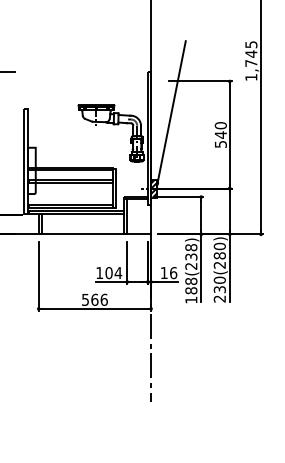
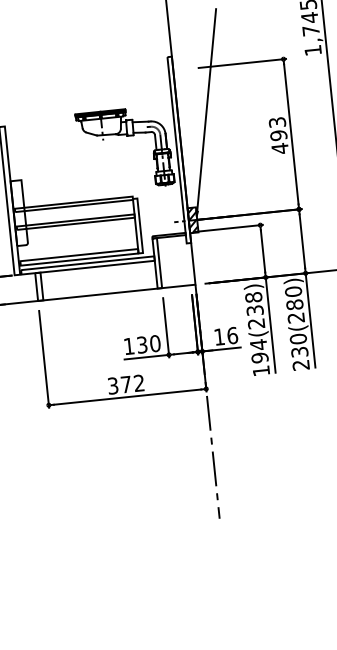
text: (220, 135) -> (278, 136), 540 -> 493
text: (113, 273) -> (148, 344), 104 -> 130
text: (191, 285) -> (259, 350), 188(238) -> 194(238)
text: (94, 299) -> (125, 384), 566 -> 372

